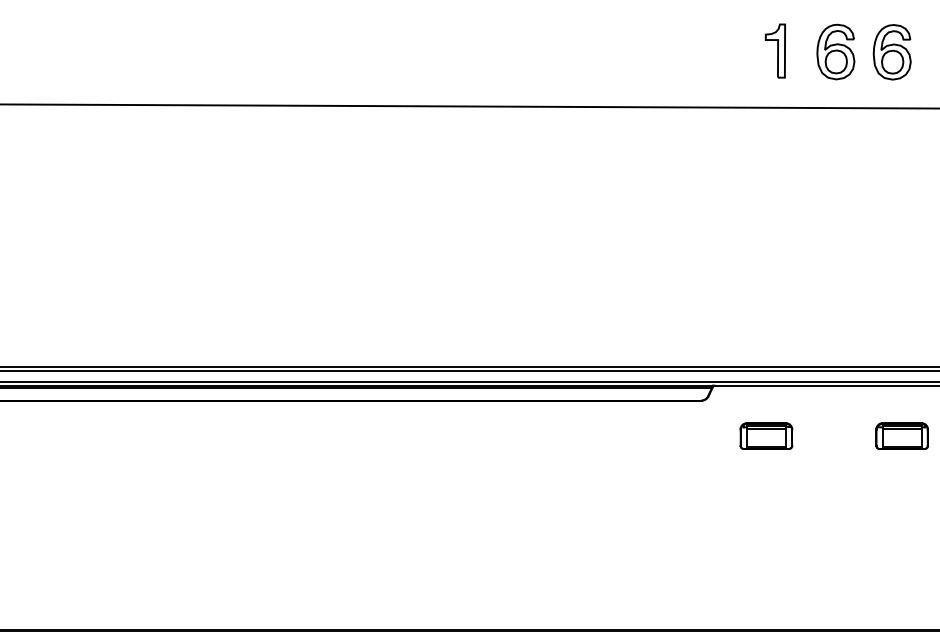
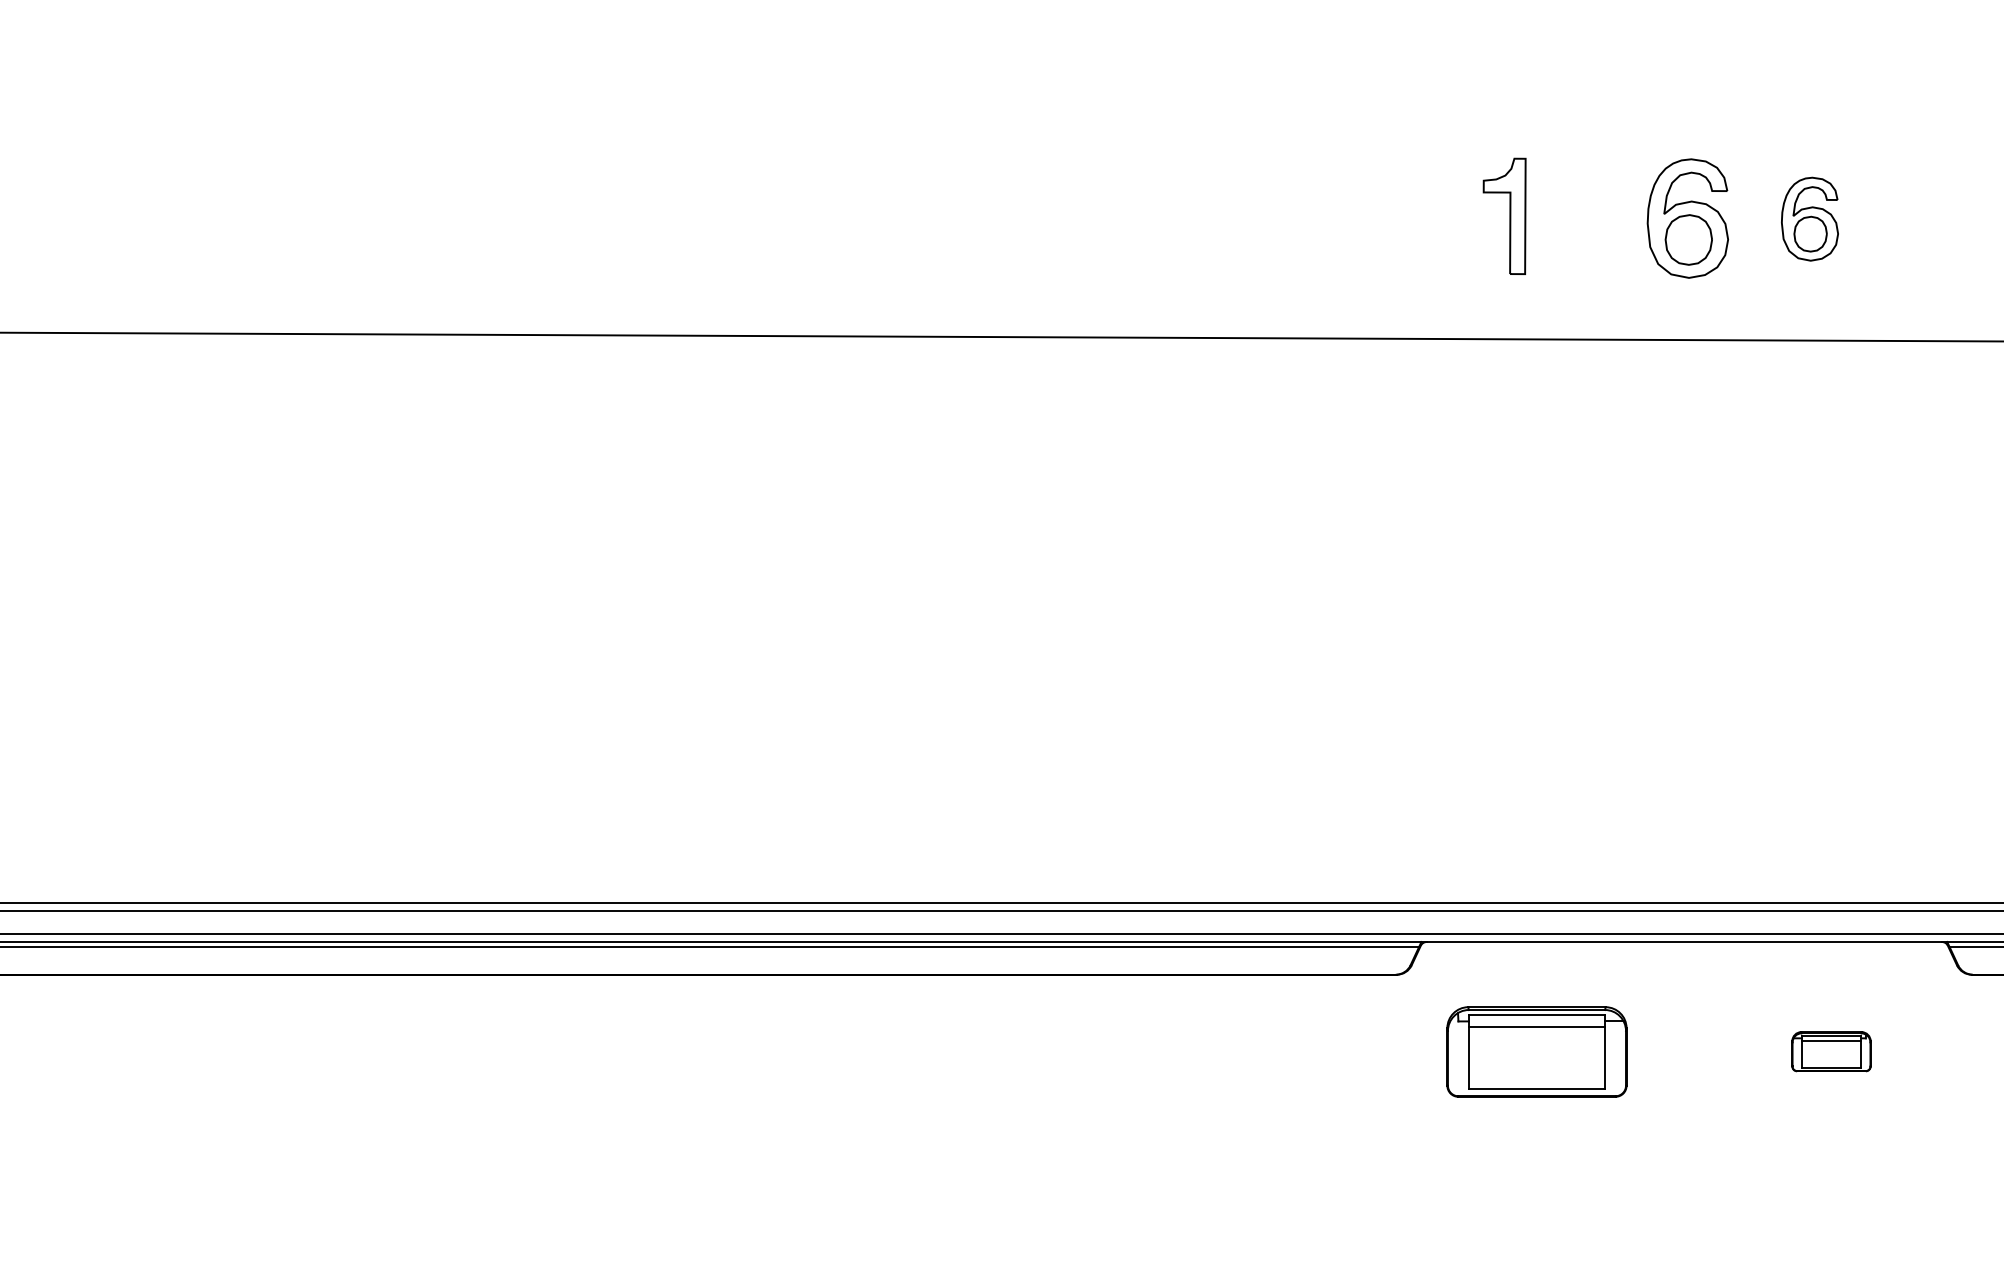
part: (774, 50) -> (1502, 215), moved
part: (891, 52) -> (1808, 219), size x0.7
part: (766, 435) -> (1537, 1050), size x1.6
part: (901, 435) -> (1830, 1050), size x0.7

